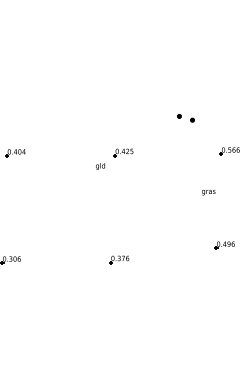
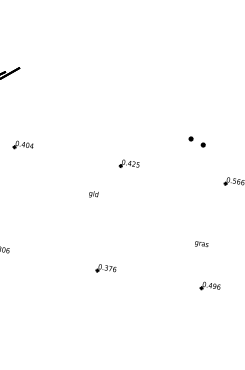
text: (100, 166) -> (93, 194), moved
text: (208, 192) -> (201, 244), moved
part: (224, 245) -> (210, 286), moved

